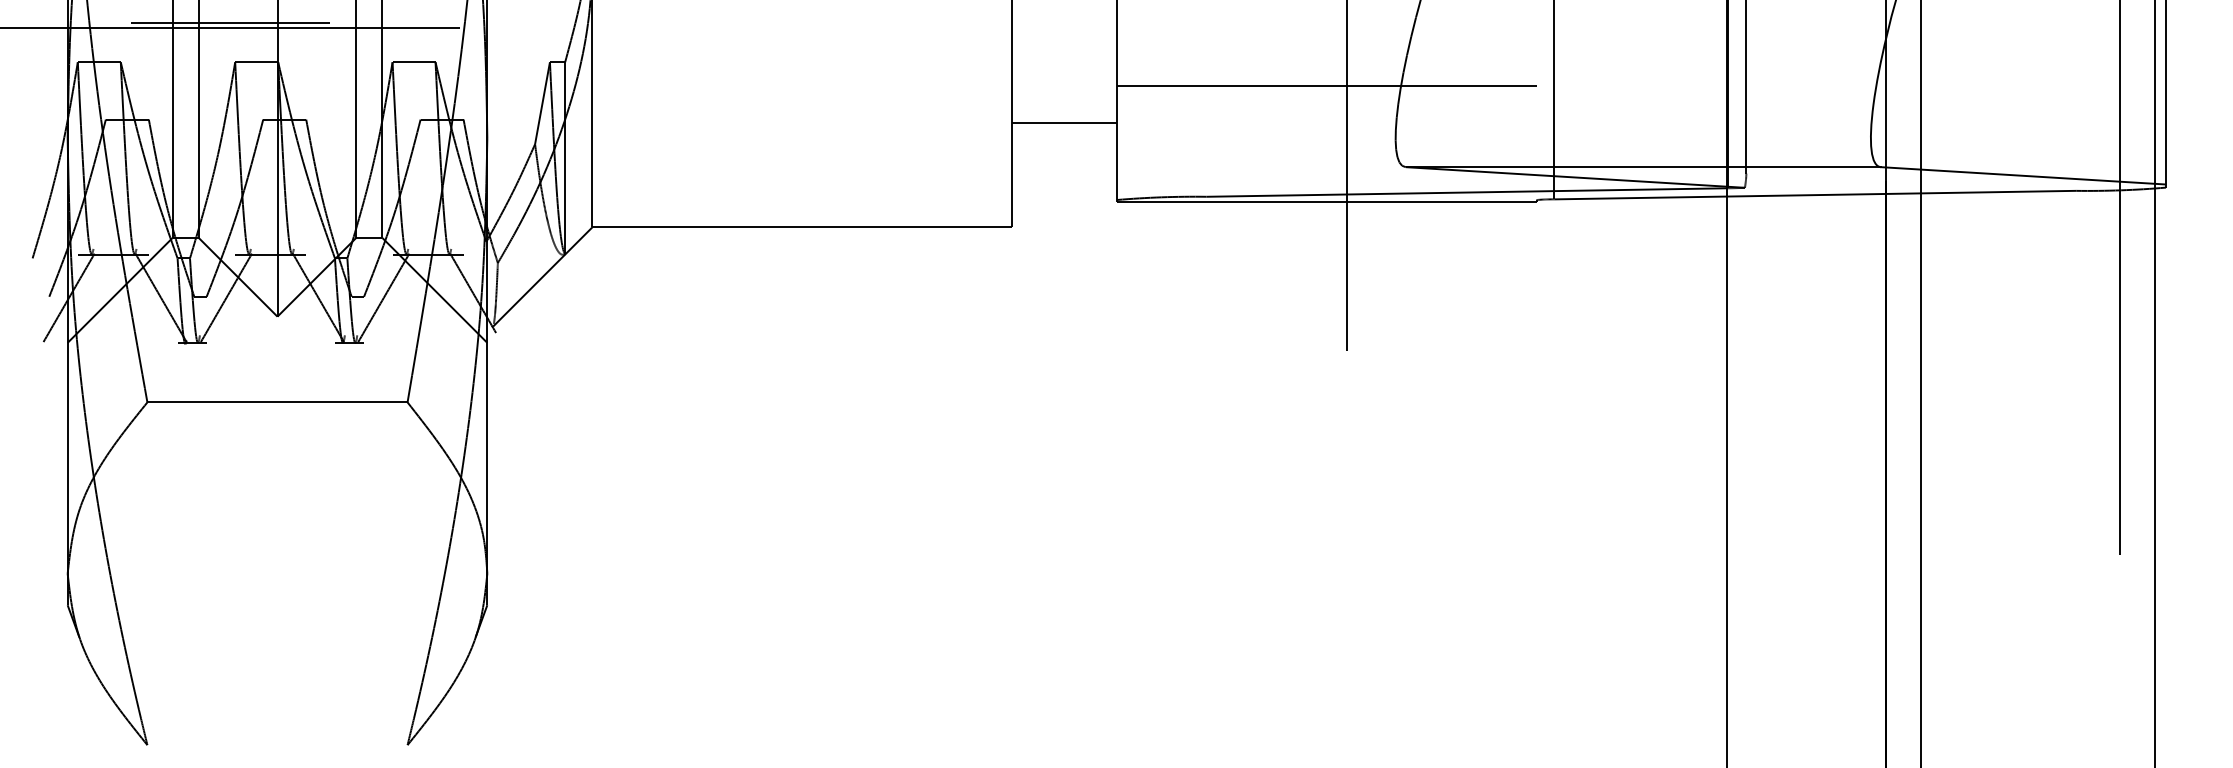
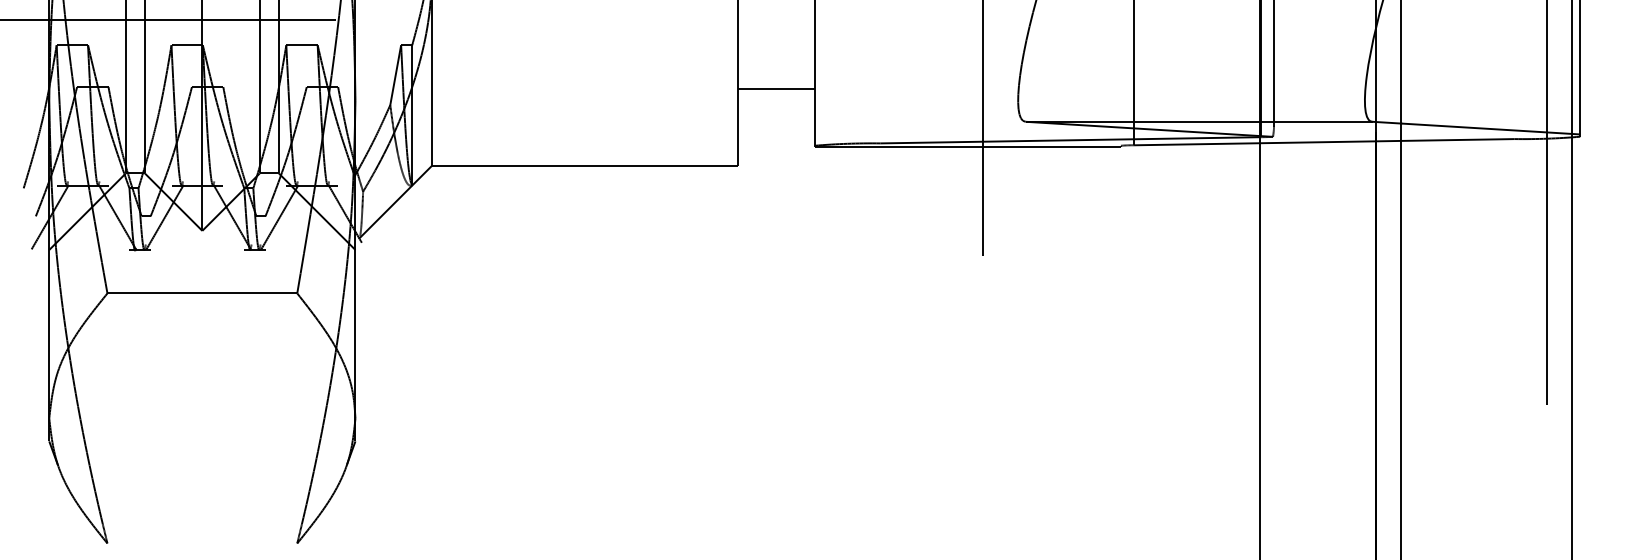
line: (229, 22) -> (167, 16), removed
line: (1326, 85) -> (967, 62), removed

